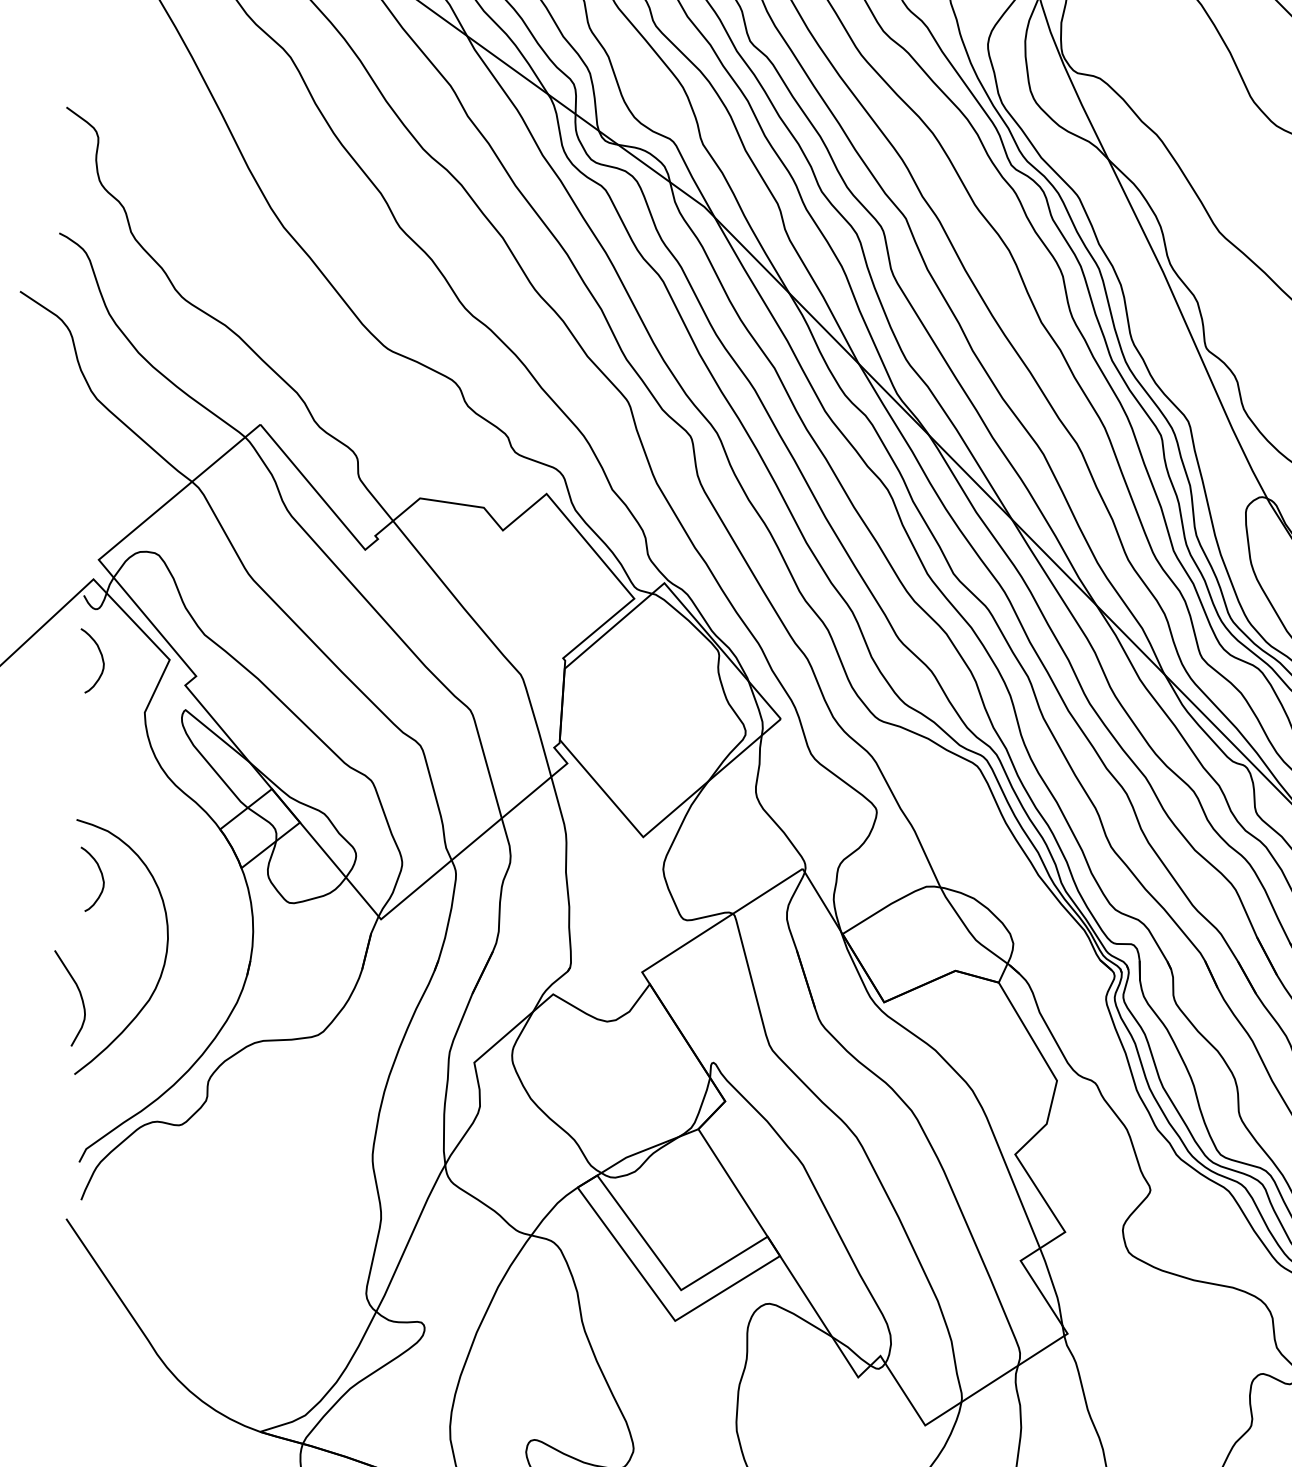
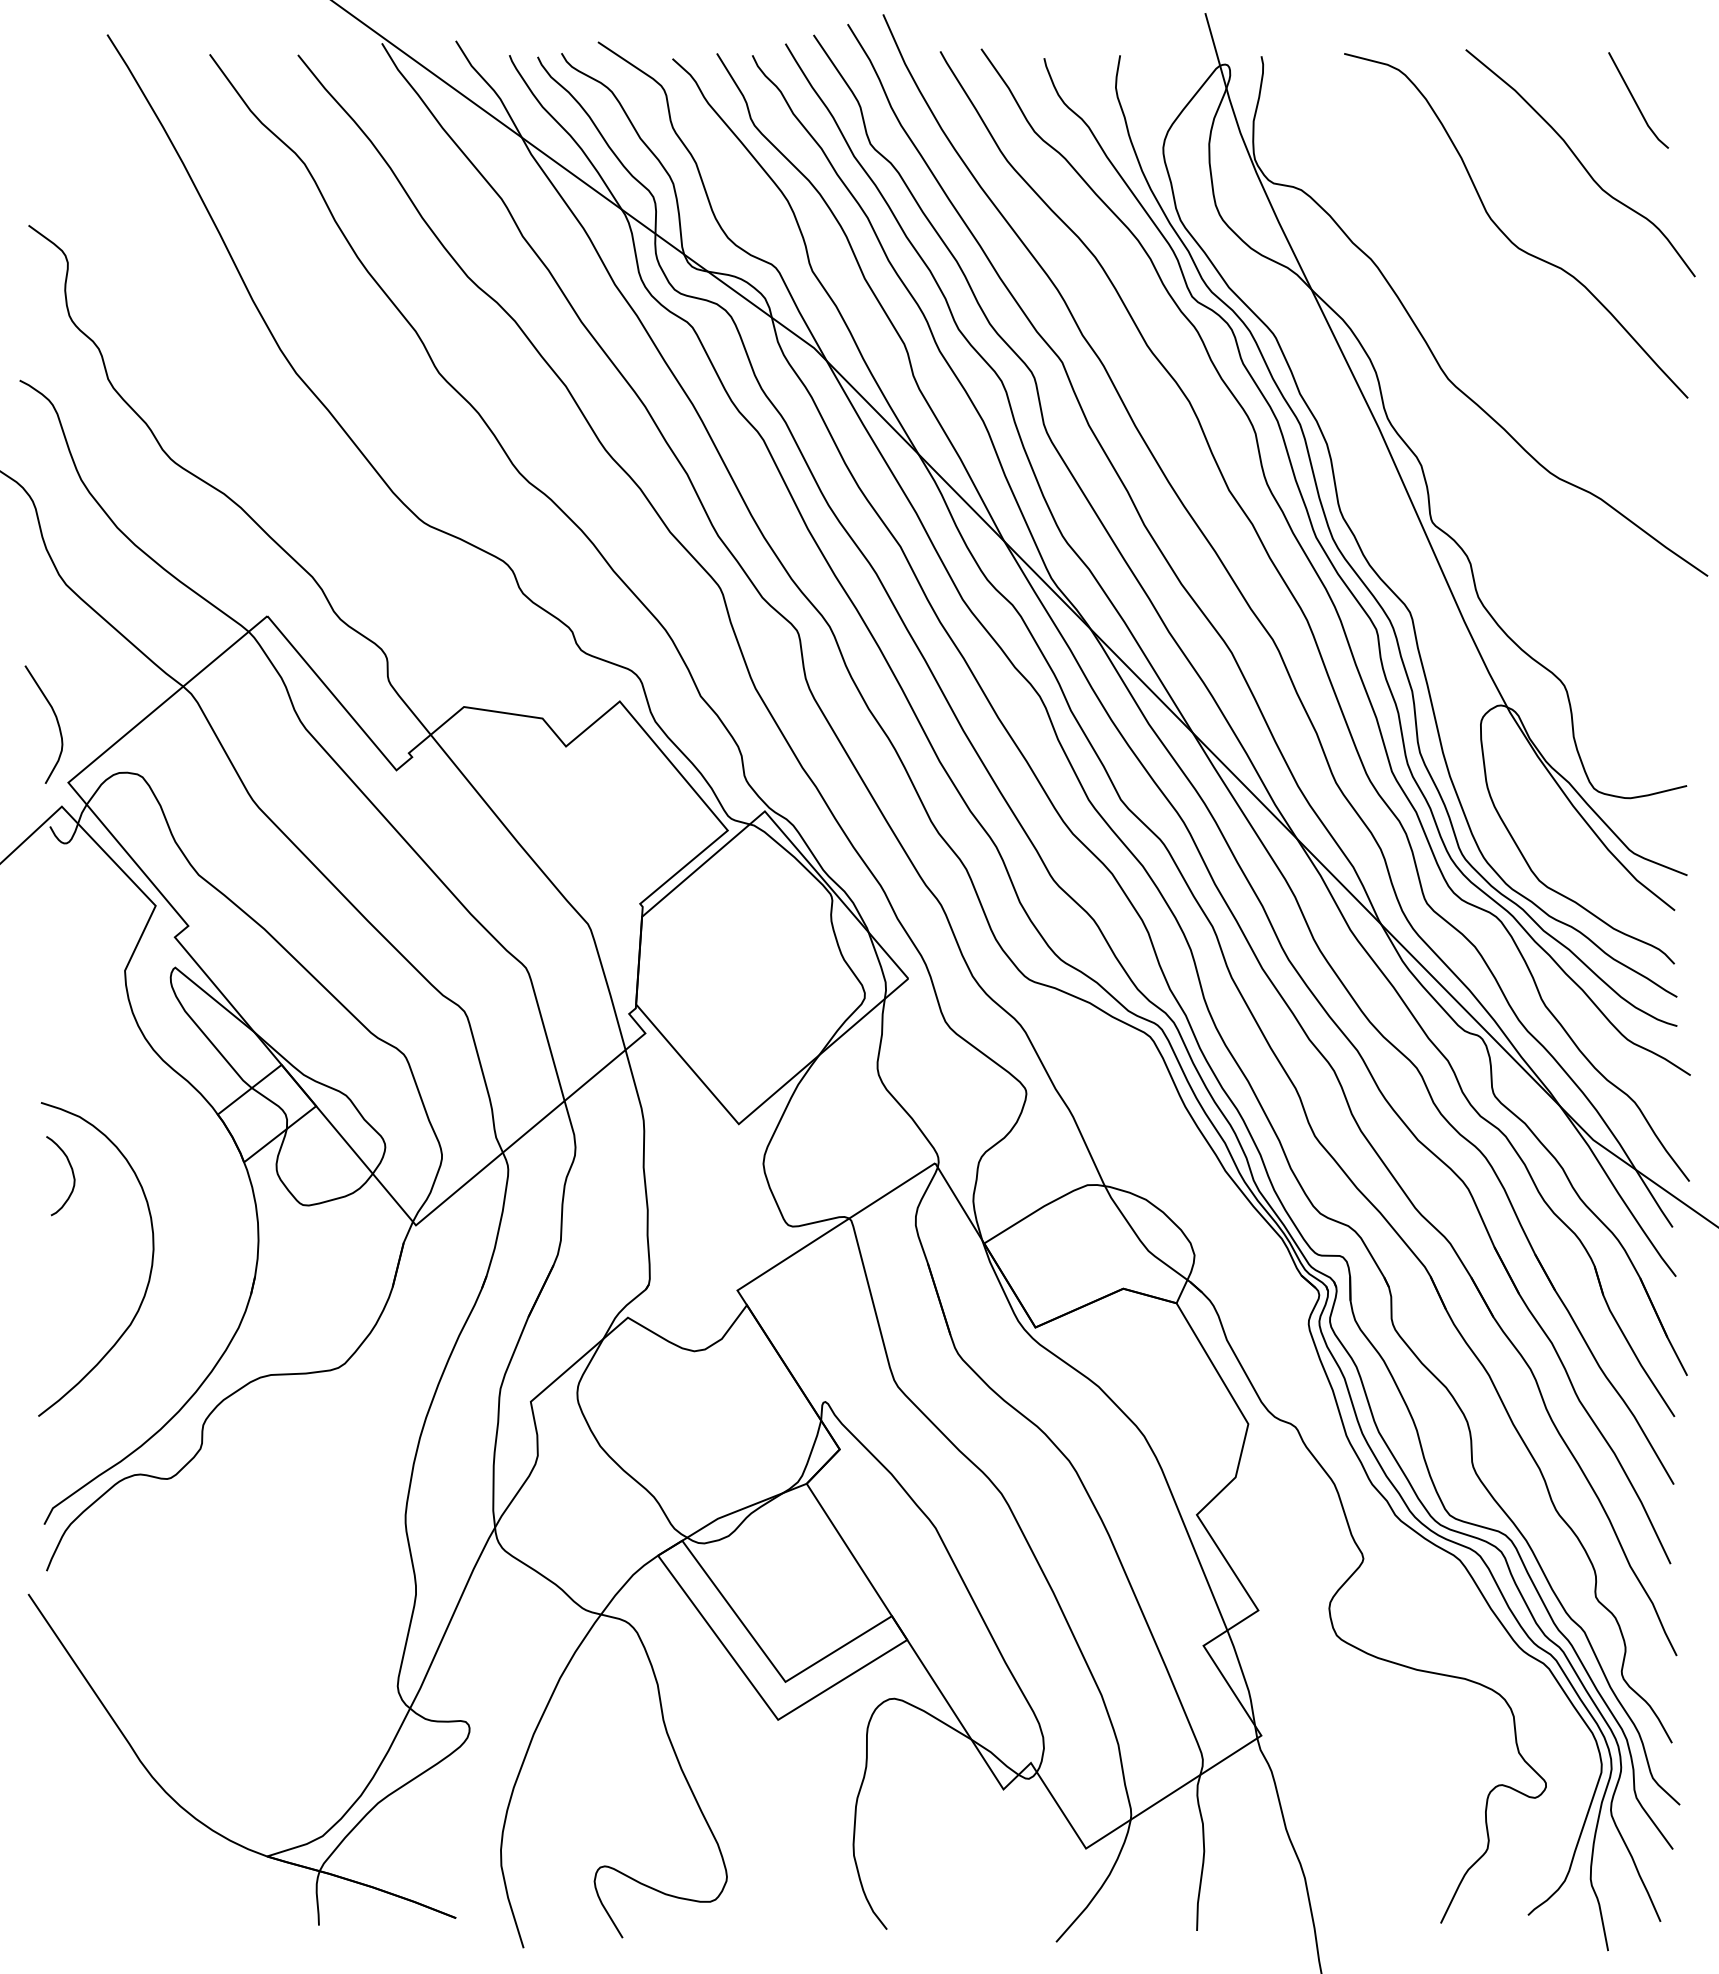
curve: (102, 660) -> (72, 906), removed
curve: (80, 995) -> (56, 721), moved

